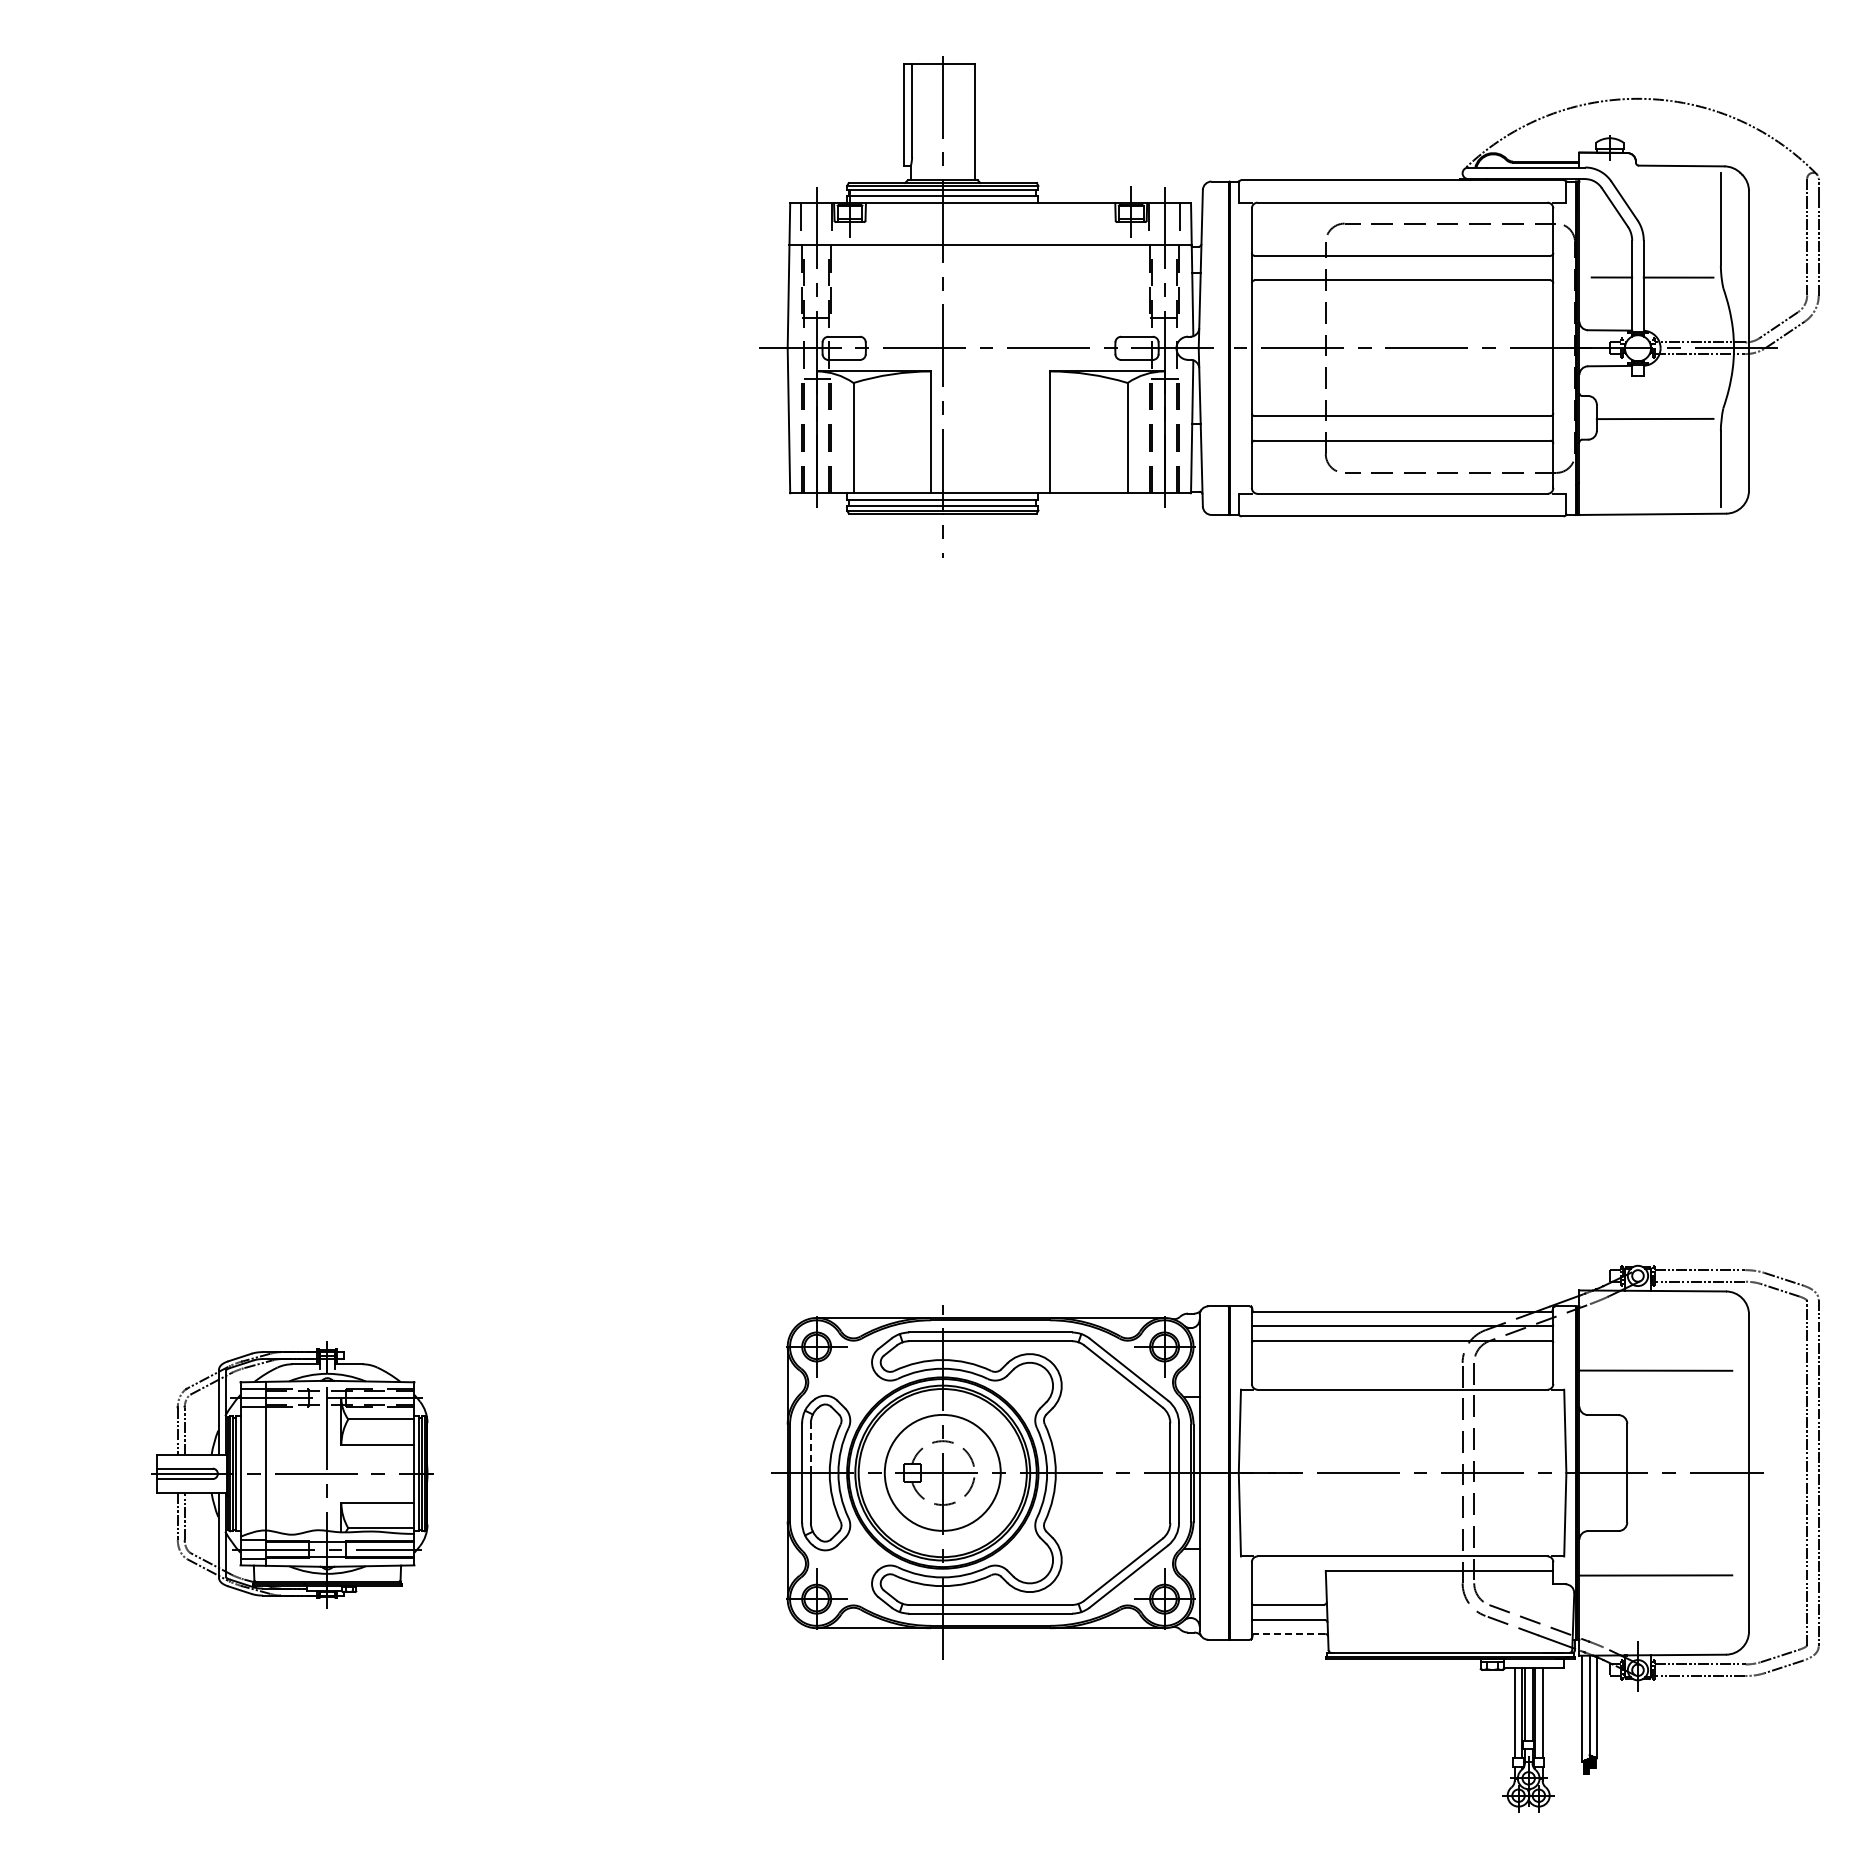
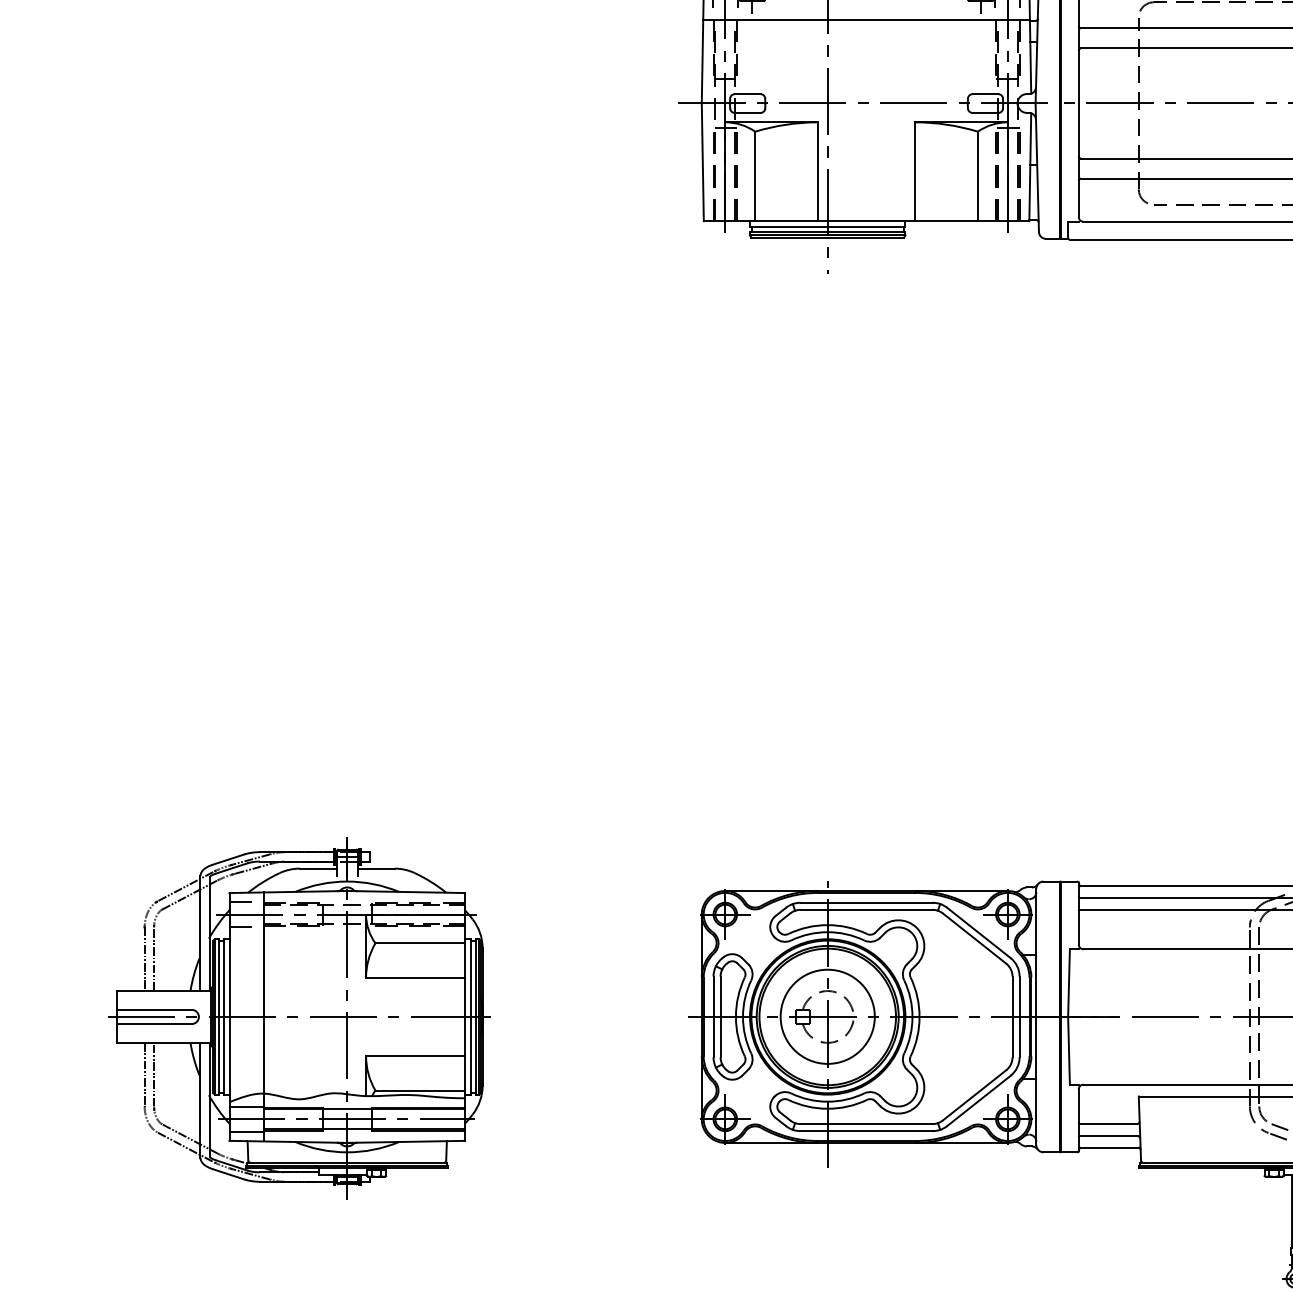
line: (810, 1448) -> (720, 996), dashed -> solid
part: (291, 1474) -> (298, 1018), size x1.67
line: (1289, 1633) -> (1109, 1147), dashed -> solid

